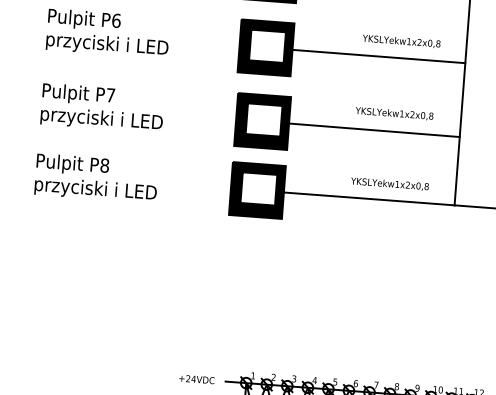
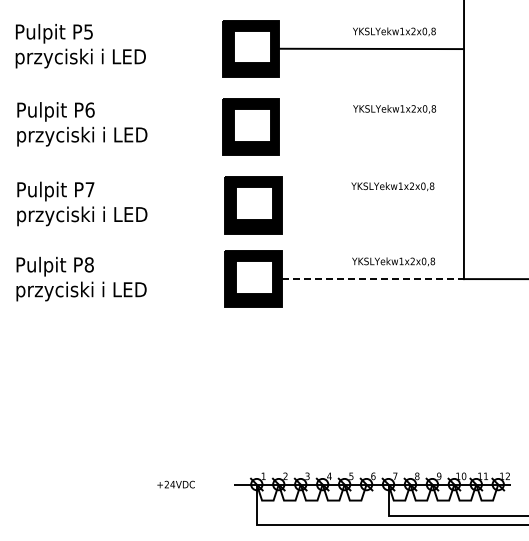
line: (378, 55) -> (371, 126), removed
line: (374, 130) -> (372, 205), removed
line: (369, 199) -> (373, 279), solid -> dashed
text: (196, 379) -> (175, 484), moved

